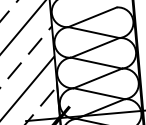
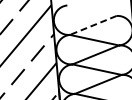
line: (92, 17) -> (93, 25), solid -> dashed

